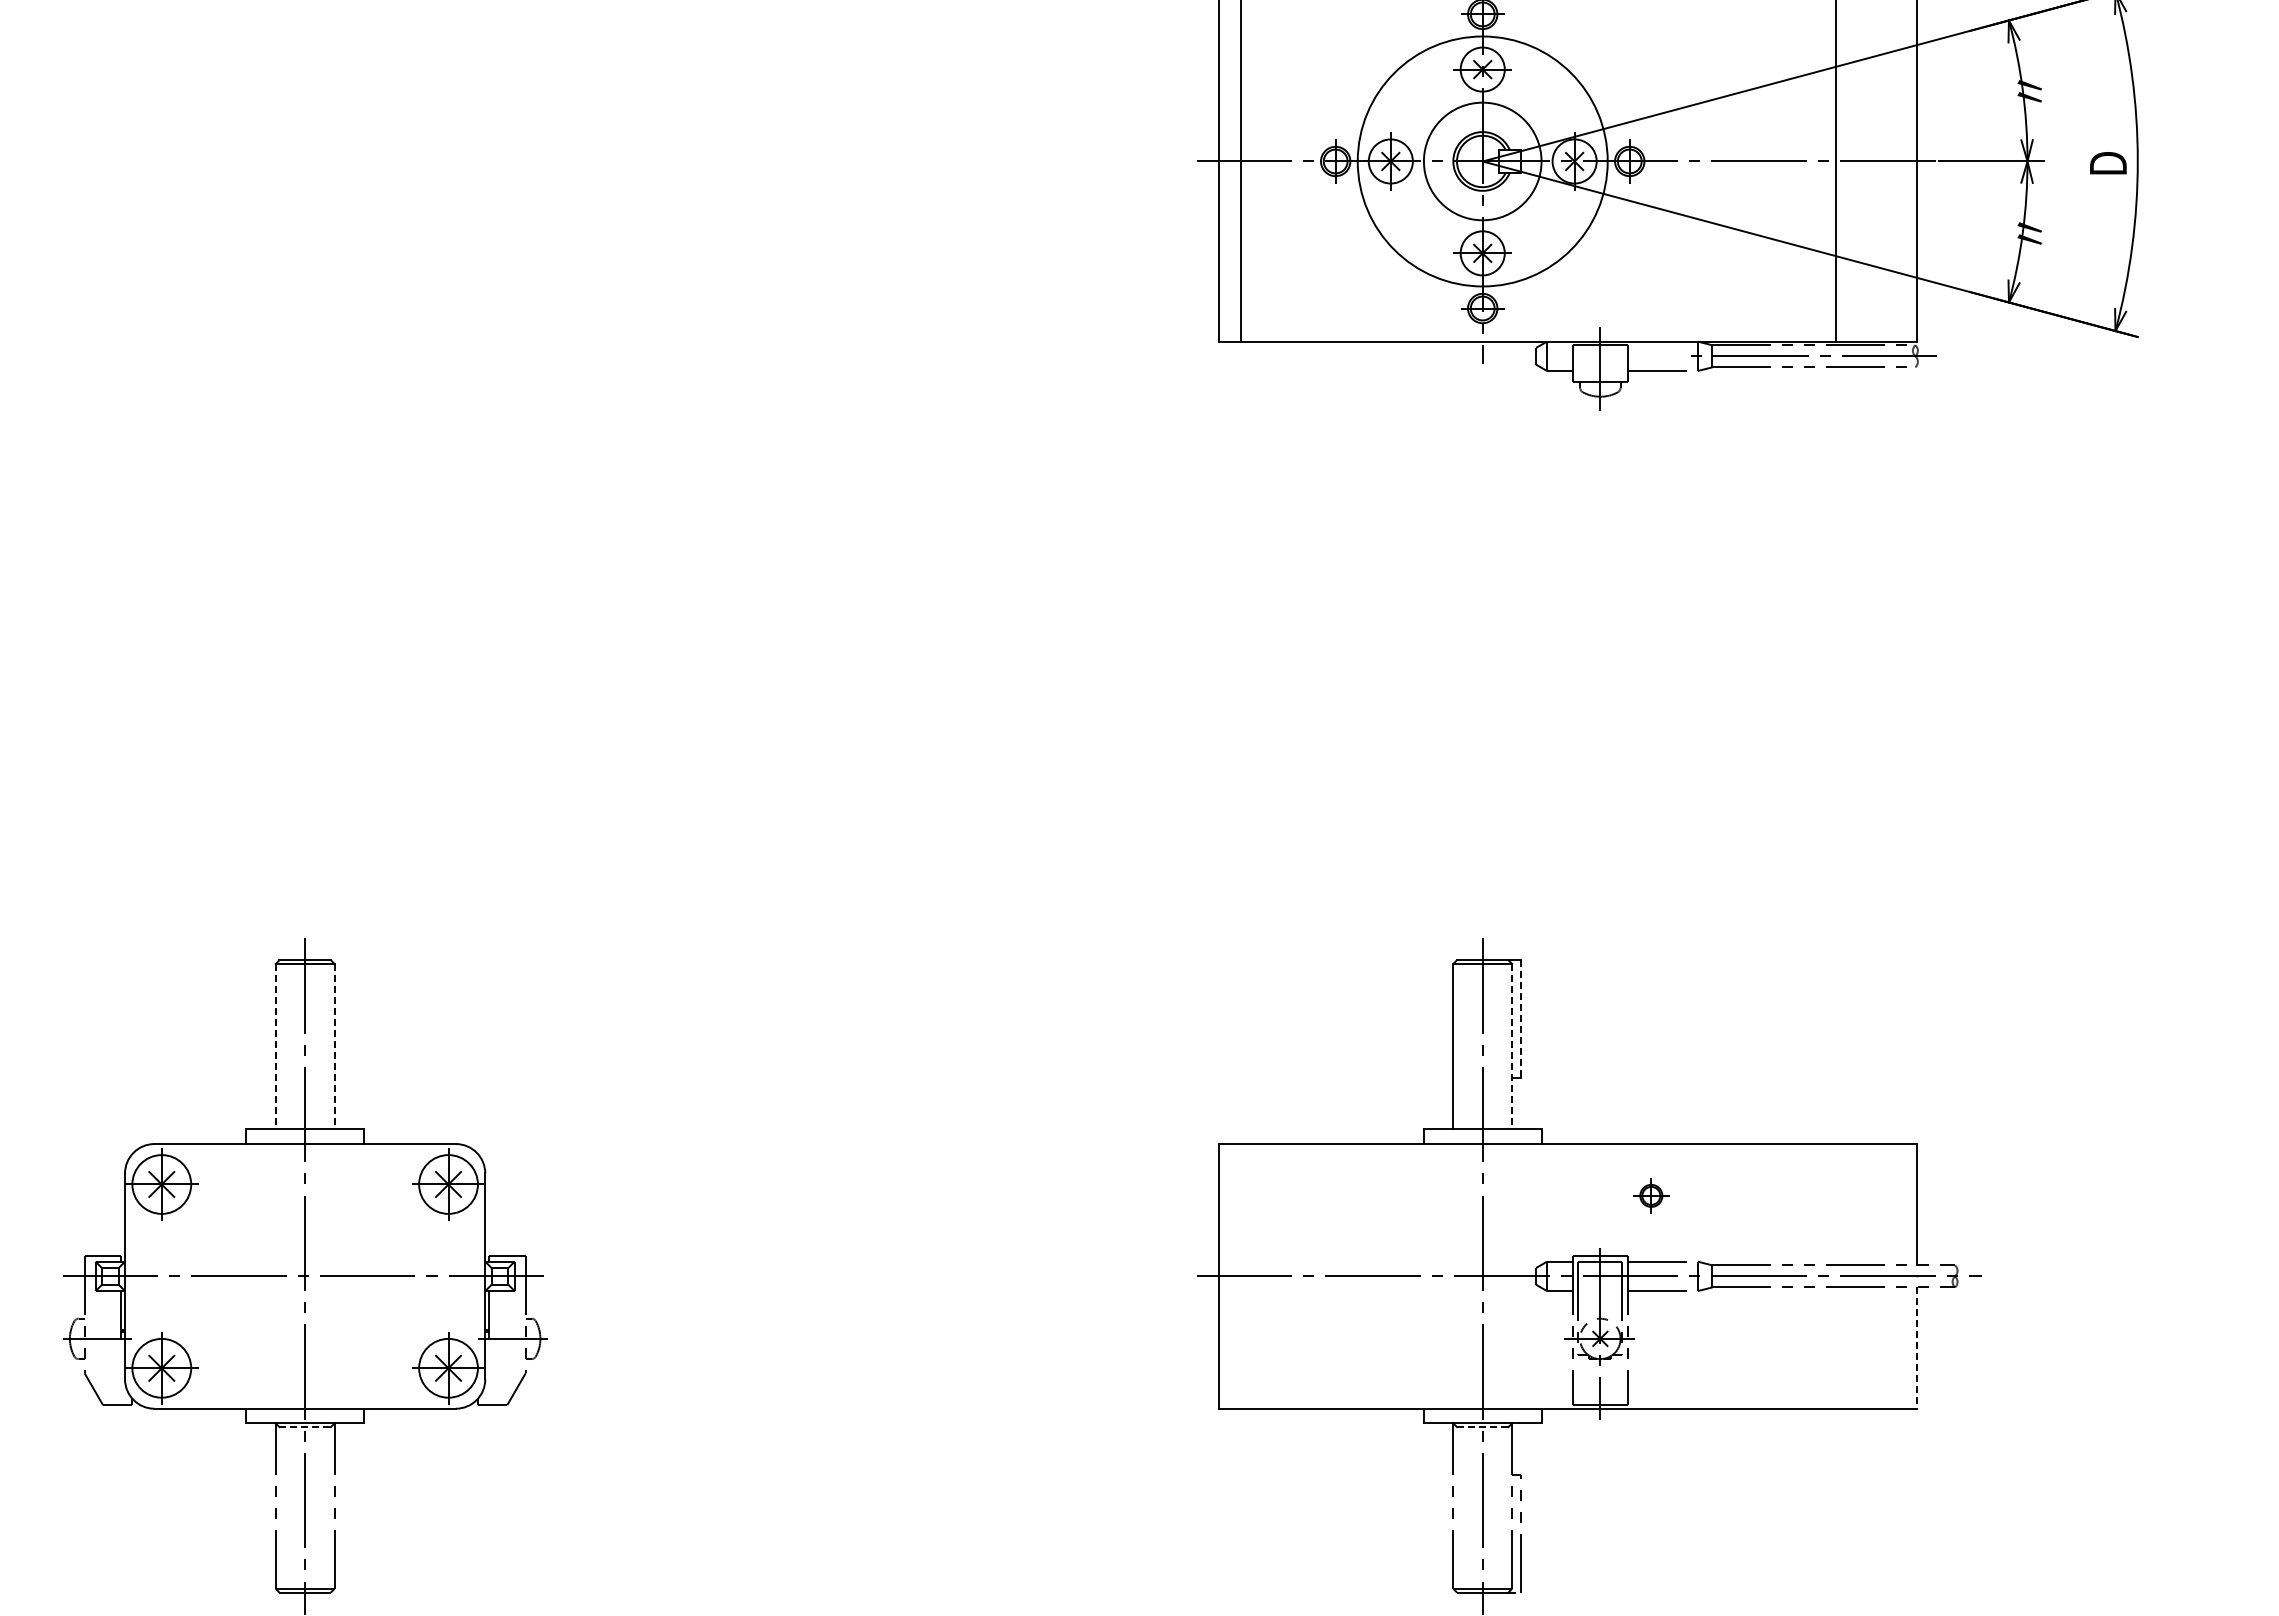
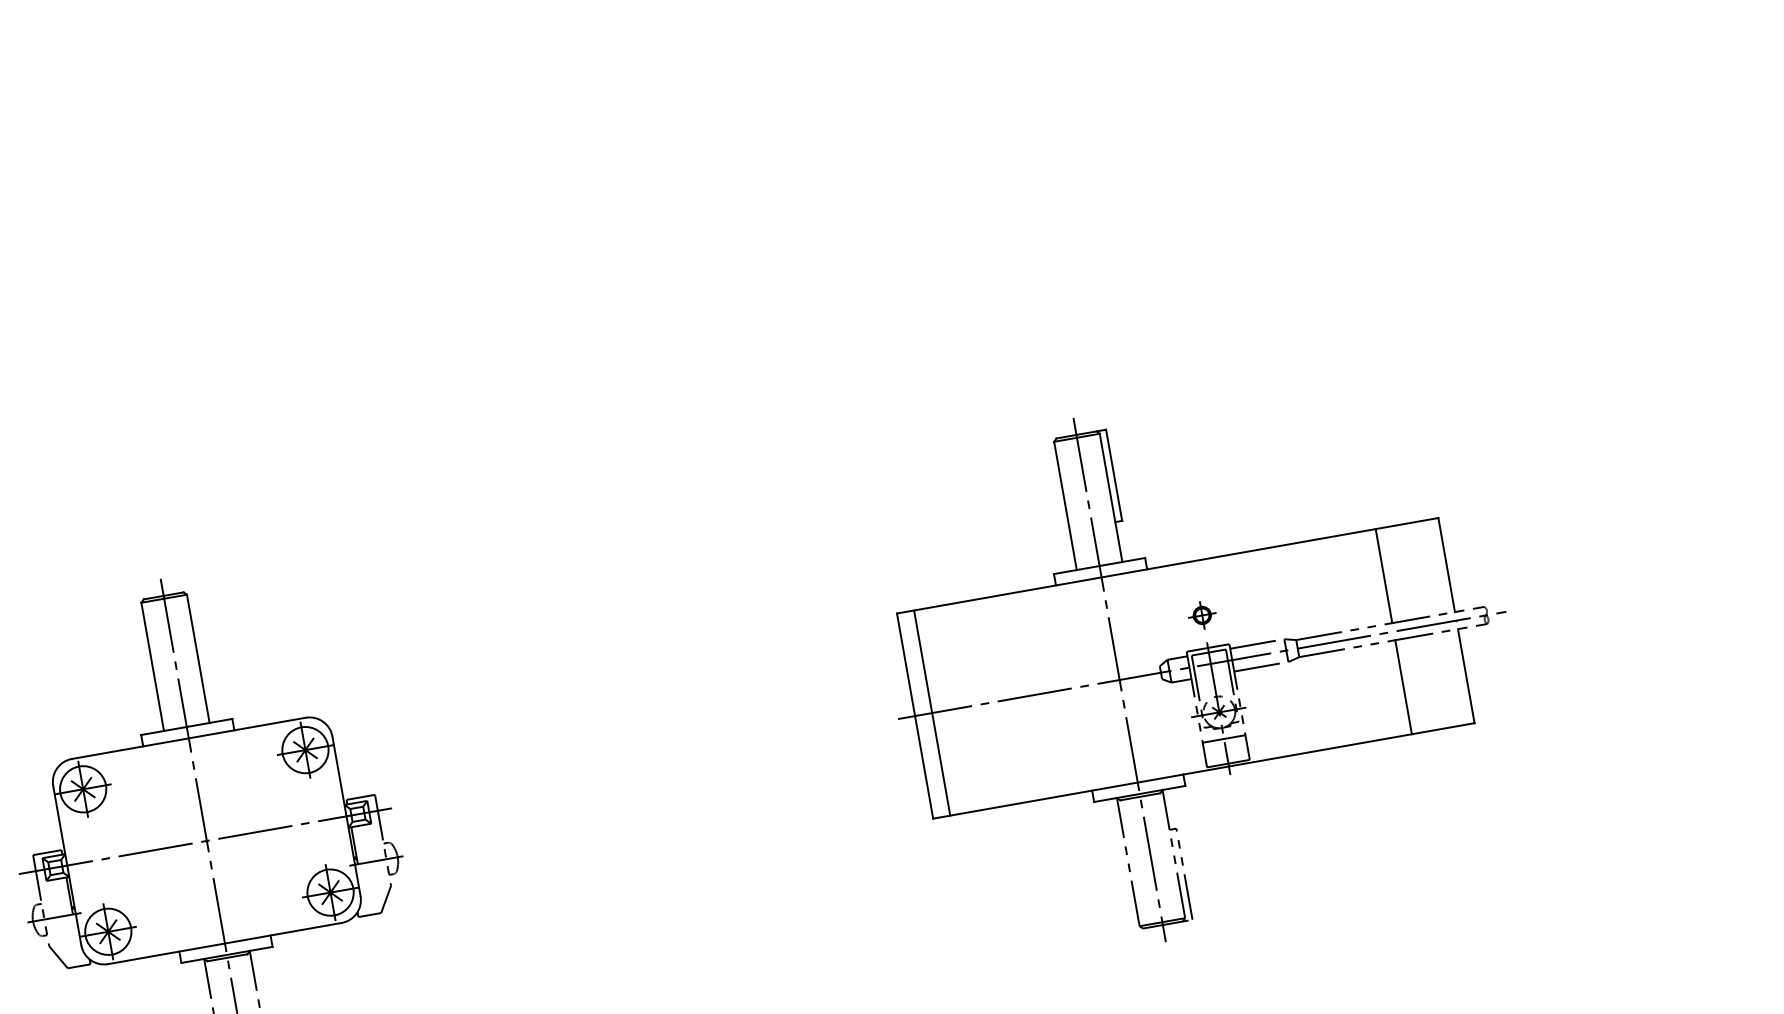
line: (1520, 1019) -> (1113, 475), dashed -> solid
line: (275, 1046) -> (152, 666), dashed -> solid
line: (334, 1046) -> (198, 658), dashed -> solid
line: (1512, 1046) -> (1111, 497), dashed -> solid
part: (1651, 1195) -> (1202, 615), moved
line: (1836, 1204) -> (1384, 575), added
line: (1240, 1276) -> (931, 713), added
line: (1836, 1347) -> (1403, 686), added
line: (1917, 1348) -> (1466, 676), dashed -> solid
line: (1599, 1373) -> (1223, 739), added
line: (305, 1427) -> (227, 958), dashed -> solid
line: (1482, 1427) -> (1140, 797), dashed -> solid

